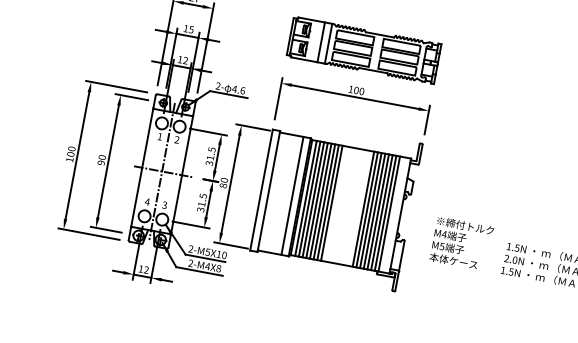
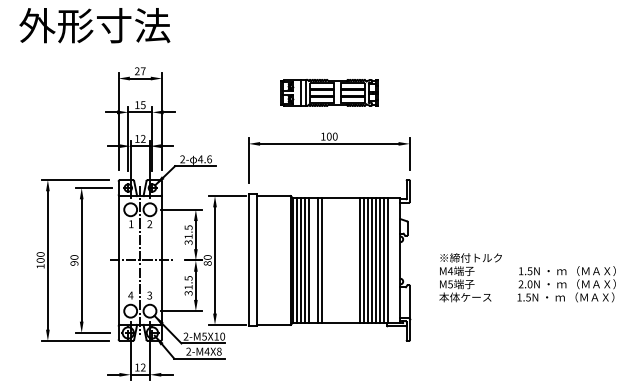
part: (364, 50) -> (329, 92), size x0.6
line: (292, 195) -> (282, 260), removed
line: (320, 201) -> (313, 260), removed
line: (331, 203) -> (325, 260), removed

